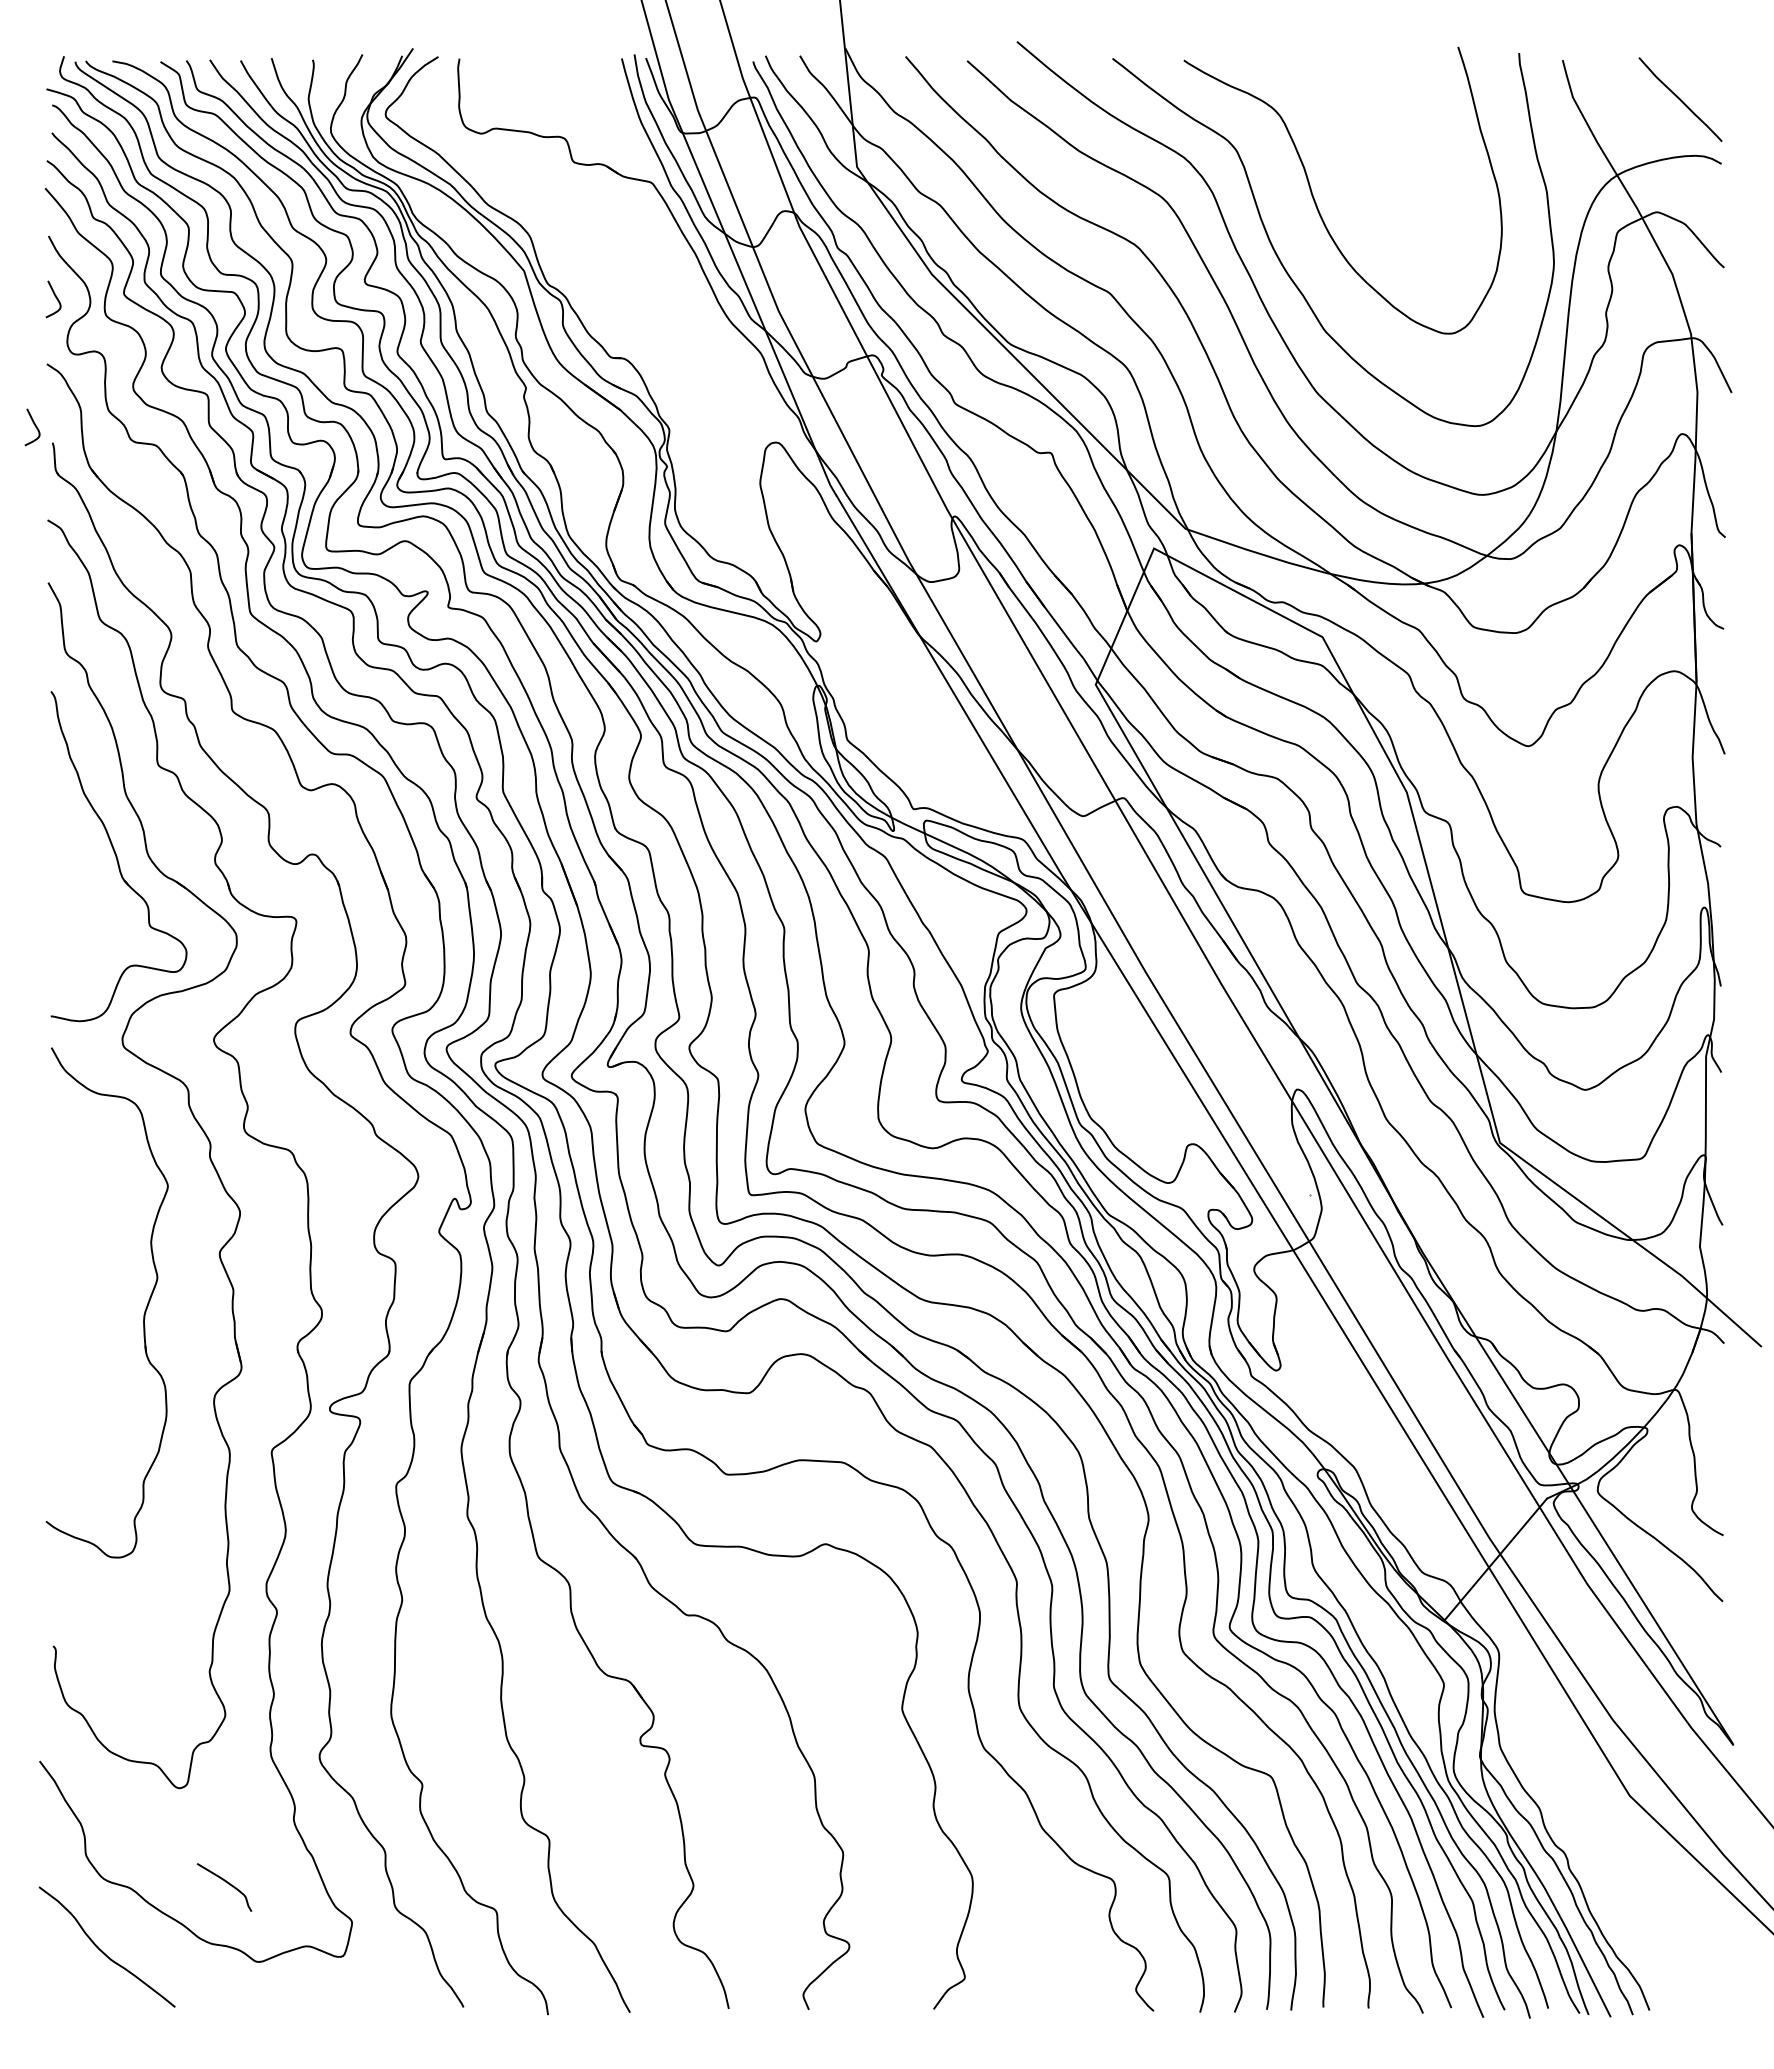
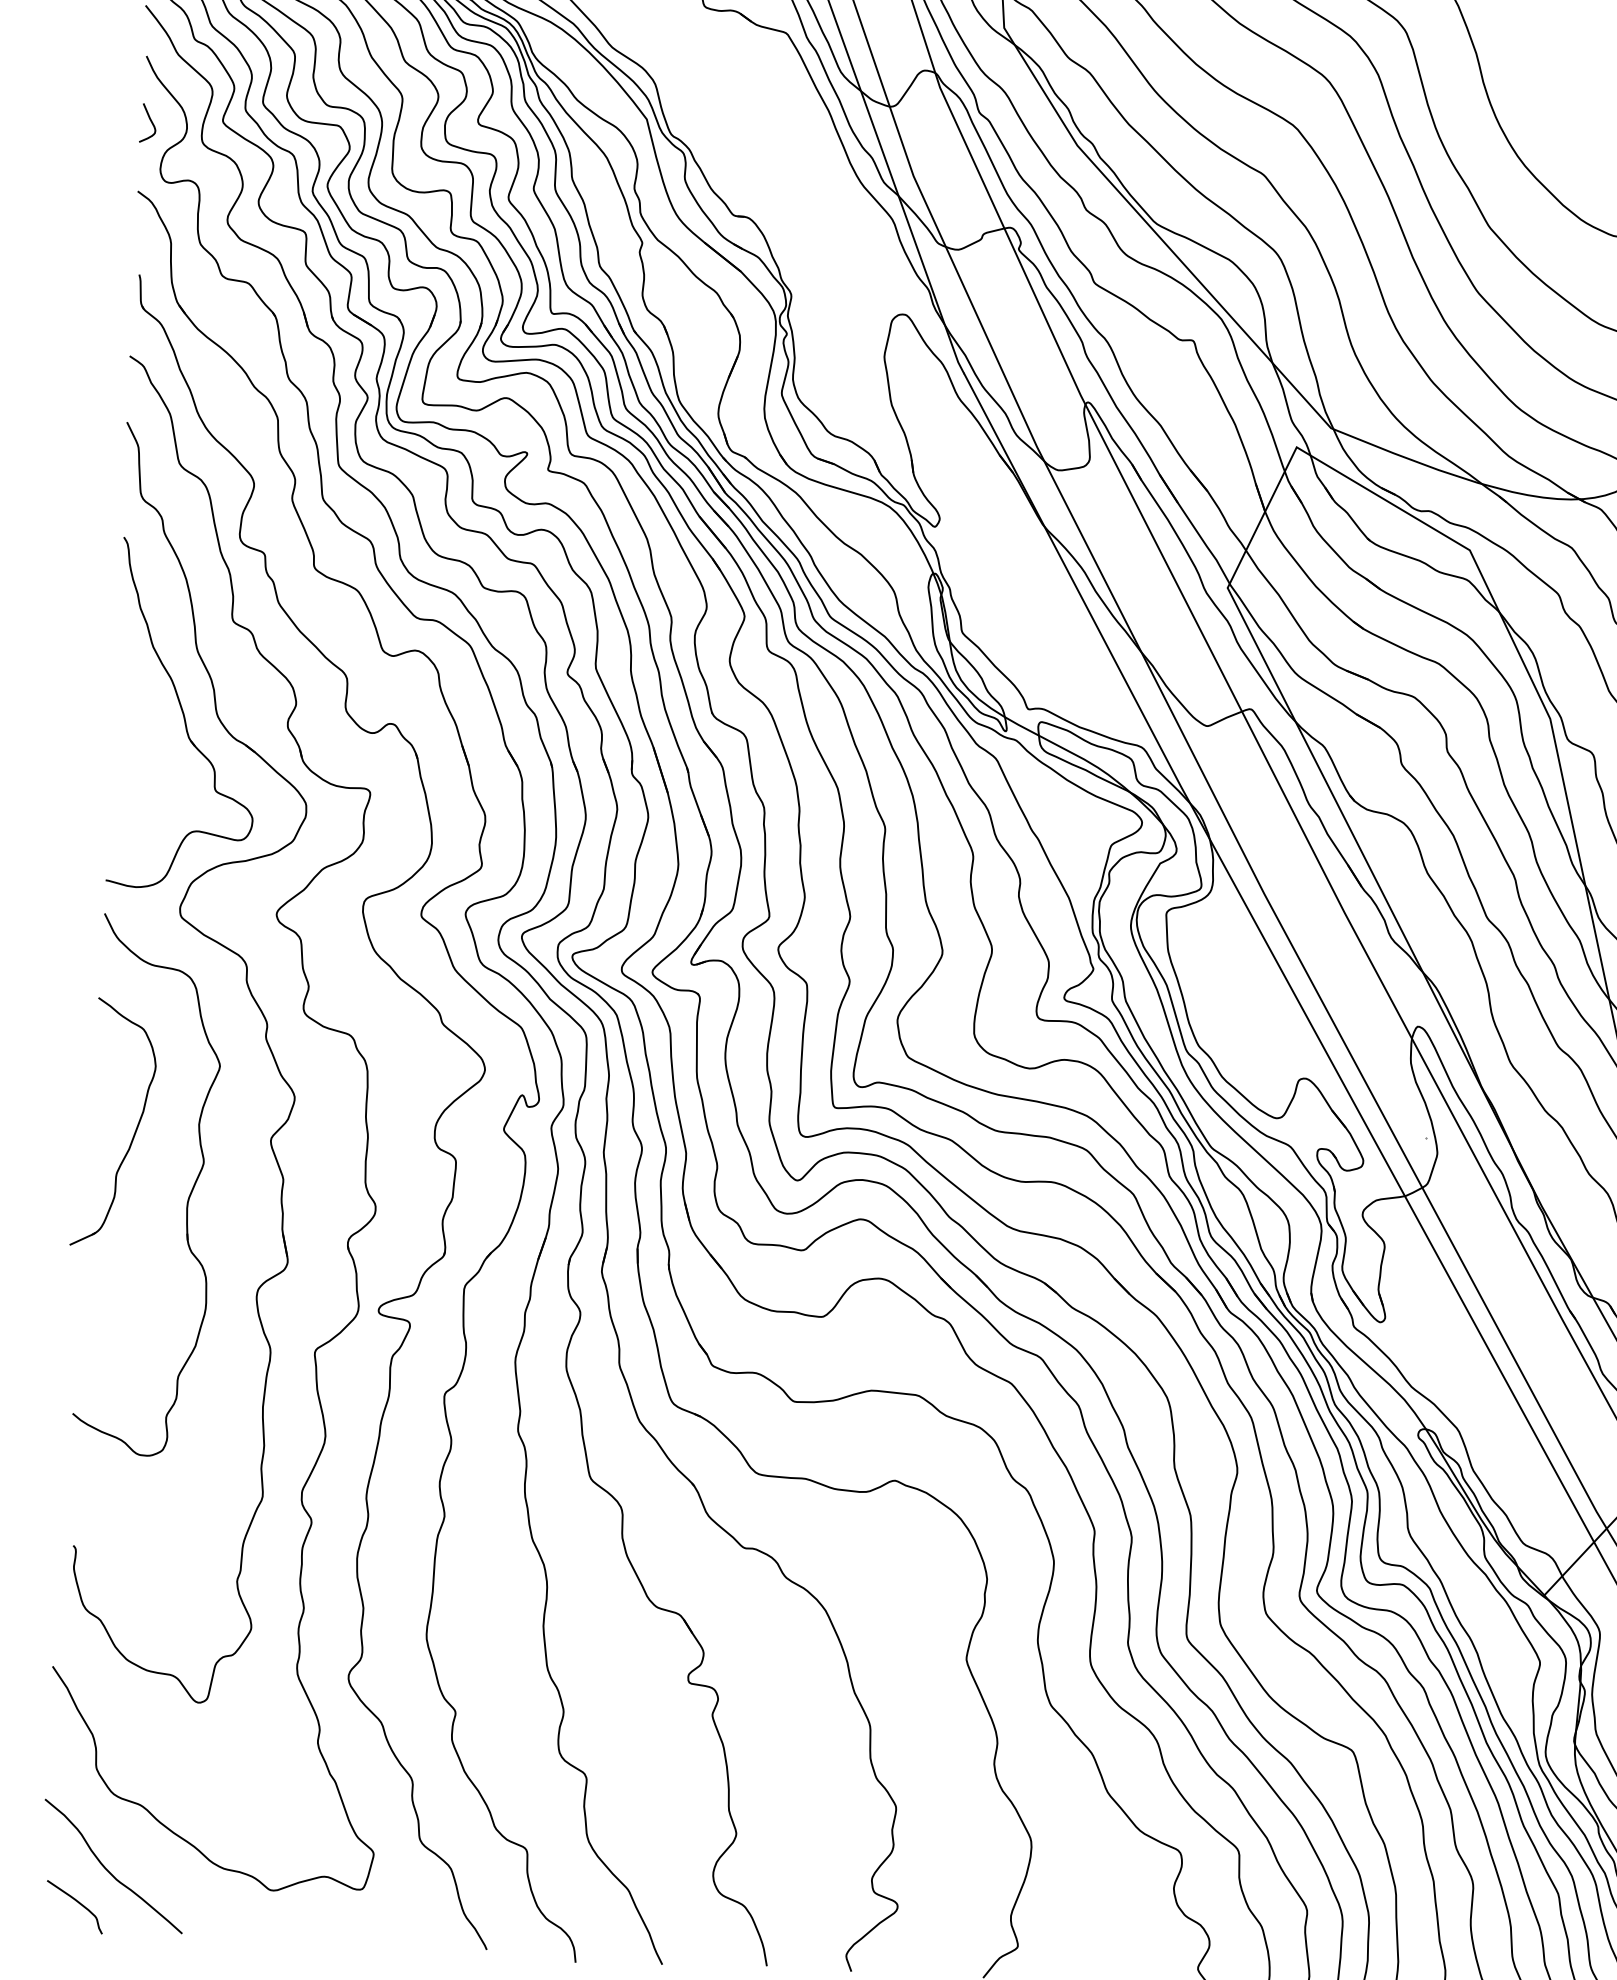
curve: (34, 425) -> (121, 255), removed
part: (91, 1248) -> (135, 1127), added
curve: (227, 1883) -> (78, 1903), moved

